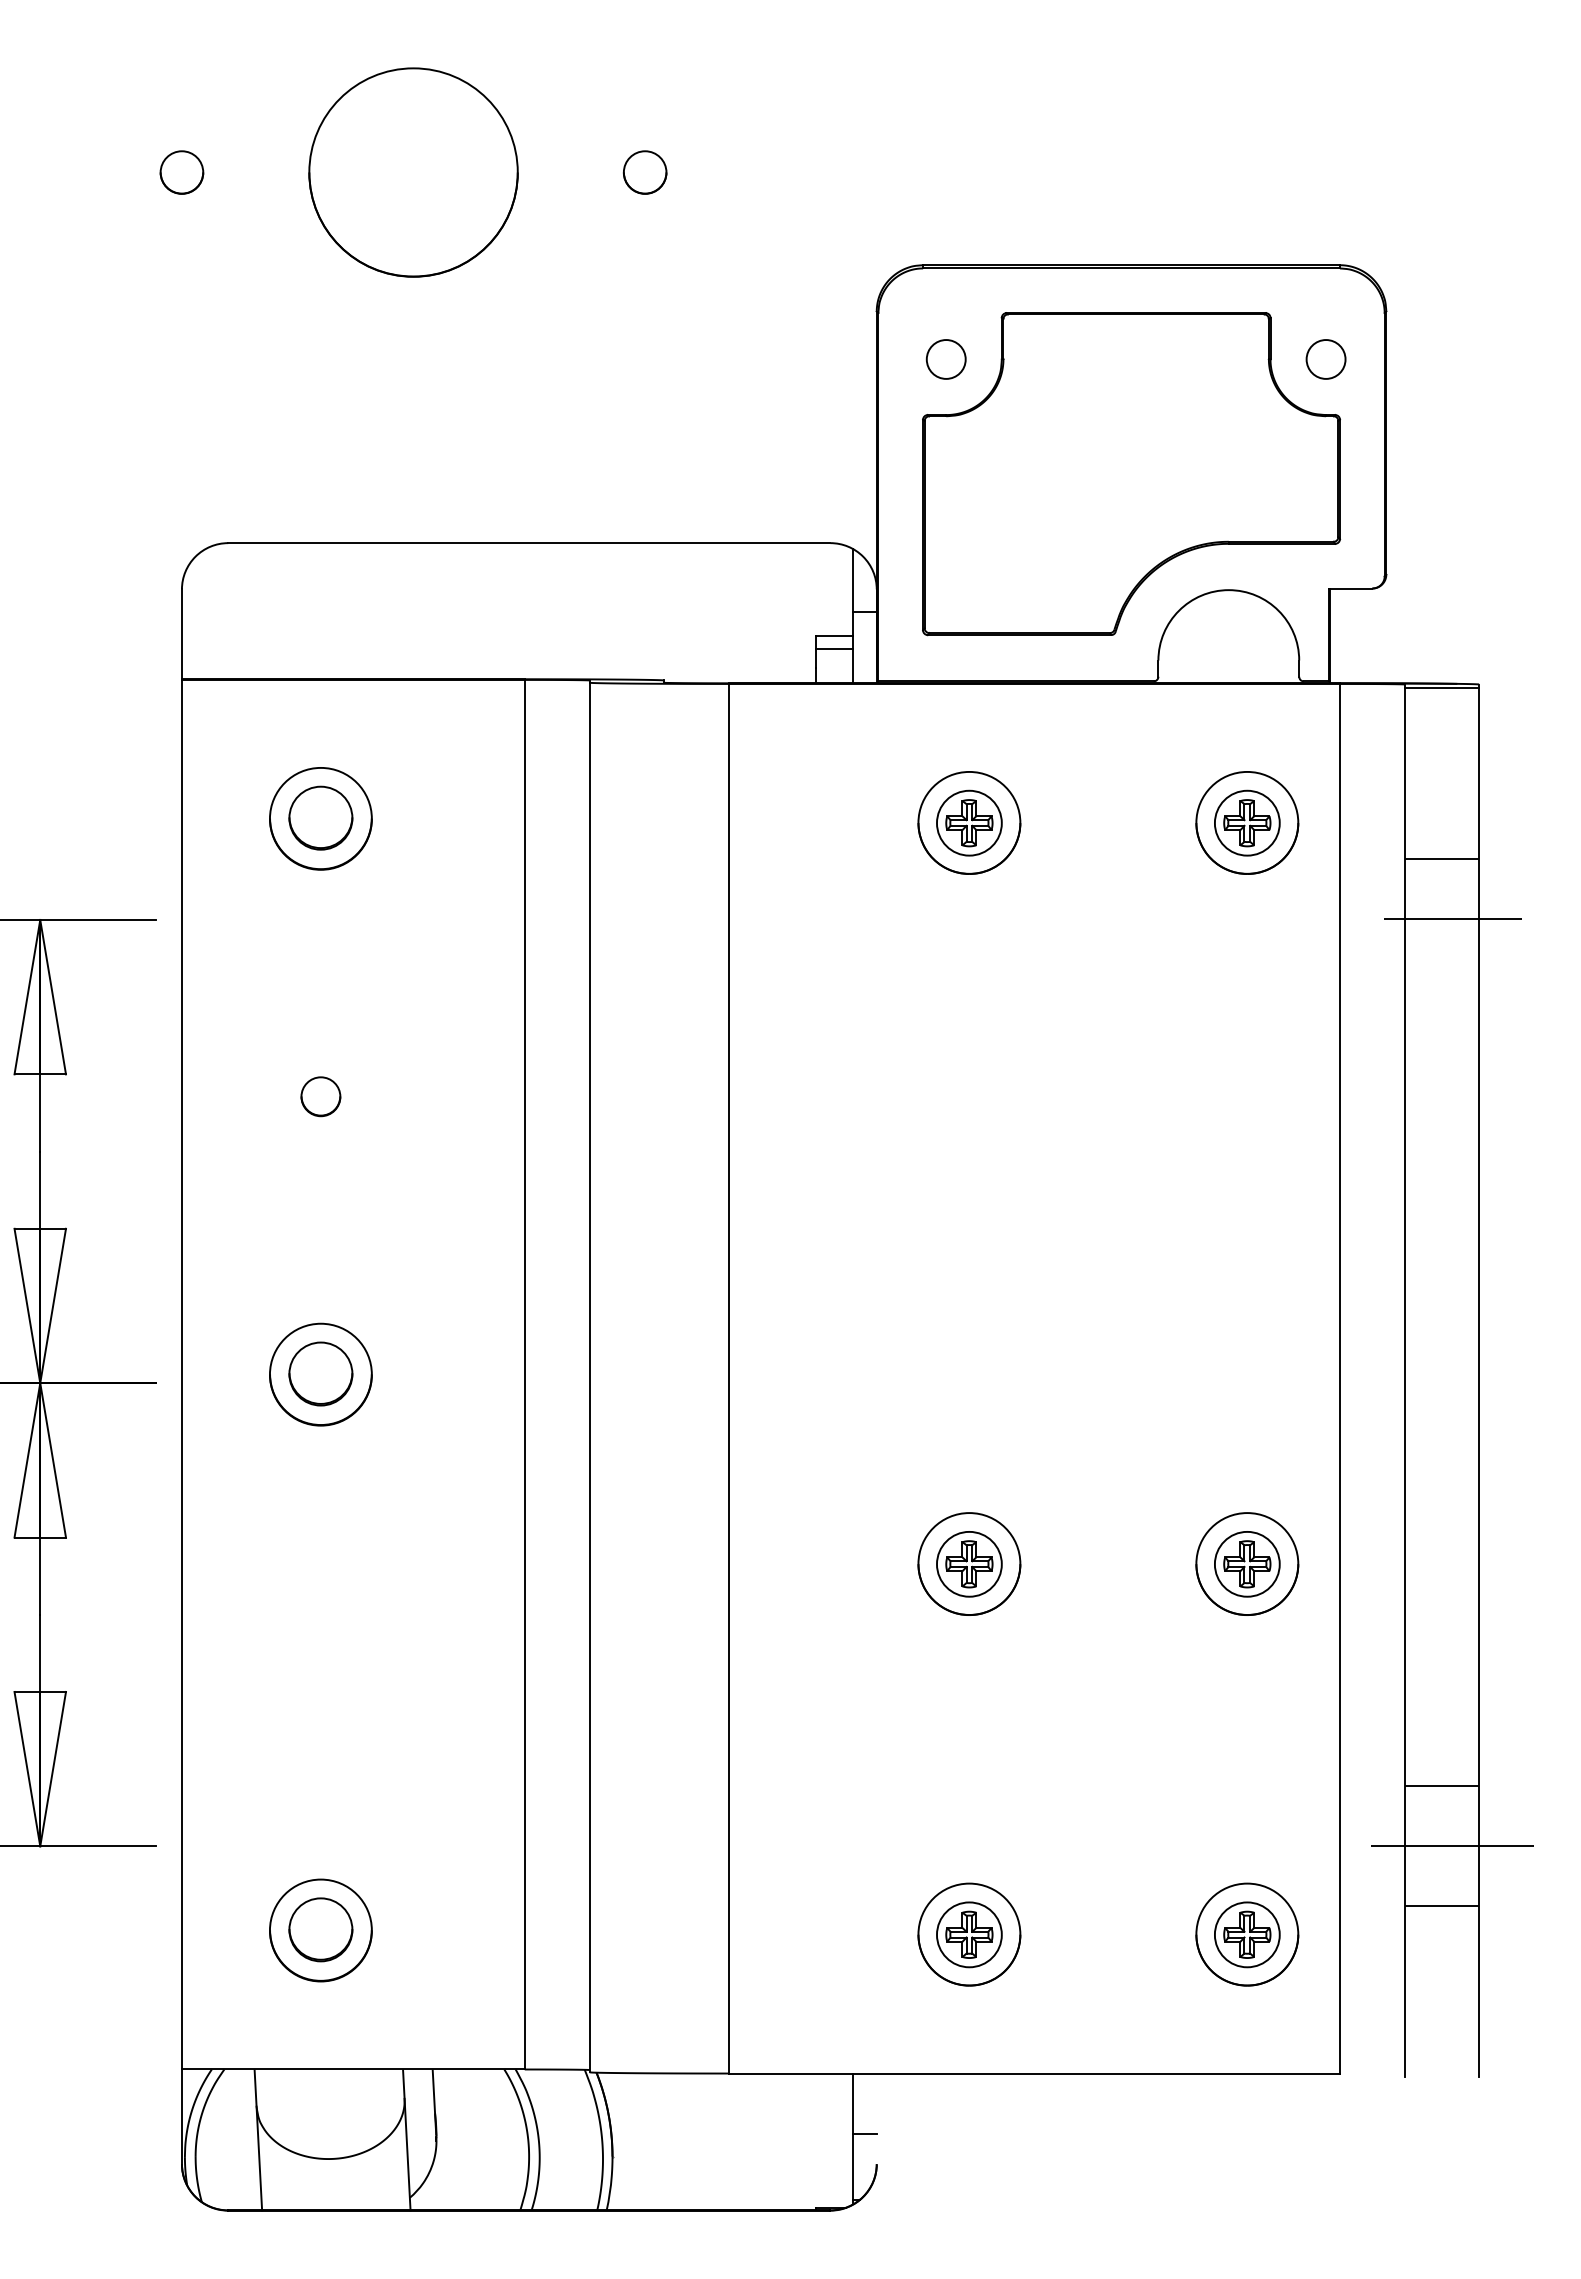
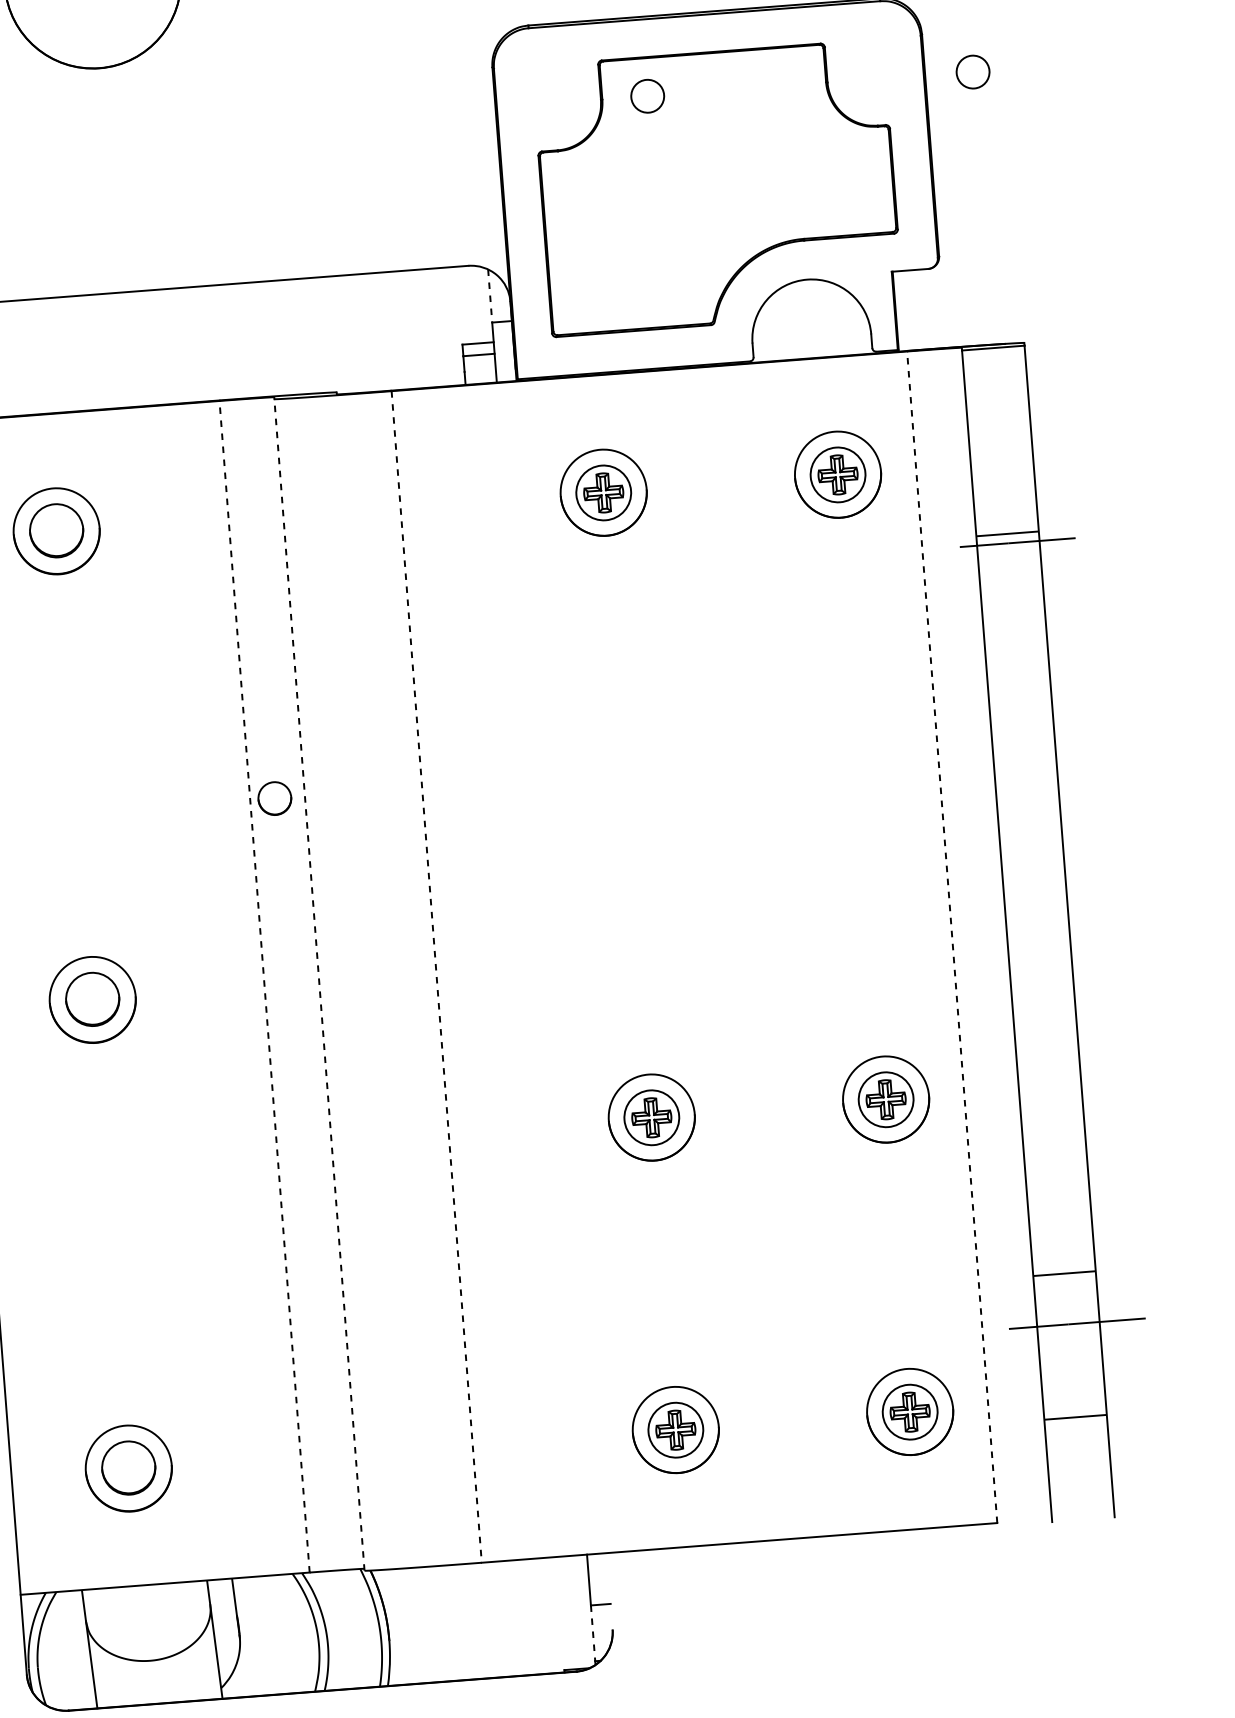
part: (945, 359) -> (647, 96), moved
part: (1325, 359) -> (972, 72), moved
line: (853, 581) -> (490, 296), solid -> dashed
line: (1441, 859) -> (1007, 534), moved
part: (320, 1096) -> (274, 798), moved
line: (524, 1374) -> (264, 986), solid -> dashed
line: (589, 1377) -> (319, 984), solid -> dashed
line: (728, 1378) -> (436, 976), solid -> dashed
line: (1339, 1378) -> (951, 937), solid -> dashed
line: (1441, 1905) -> (1075, 1416), moved
line: (853, 2167) -> (593, 1633), solid -> dashed

